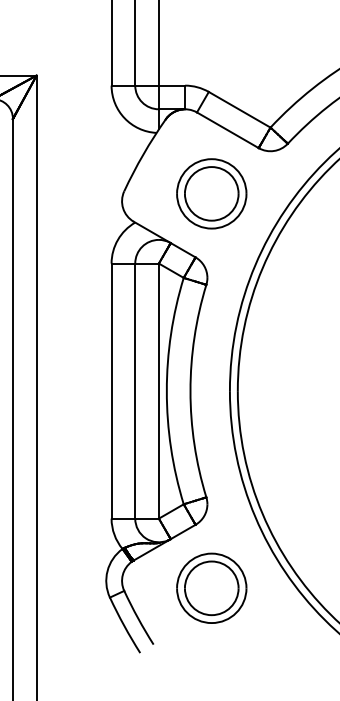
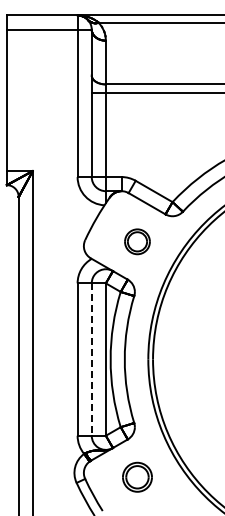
part: (211, 193) -> (137, 241), size x0.6
line: (134, 392) -> (91, 360), solid -> dashed
part: (211, 586) -> (137, 476), size x0.7

